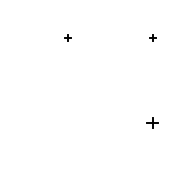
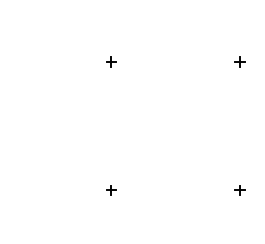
part: (67, 122) -> (110, 190), added
part: (152, 122) -> (239, 190), size x0.62

